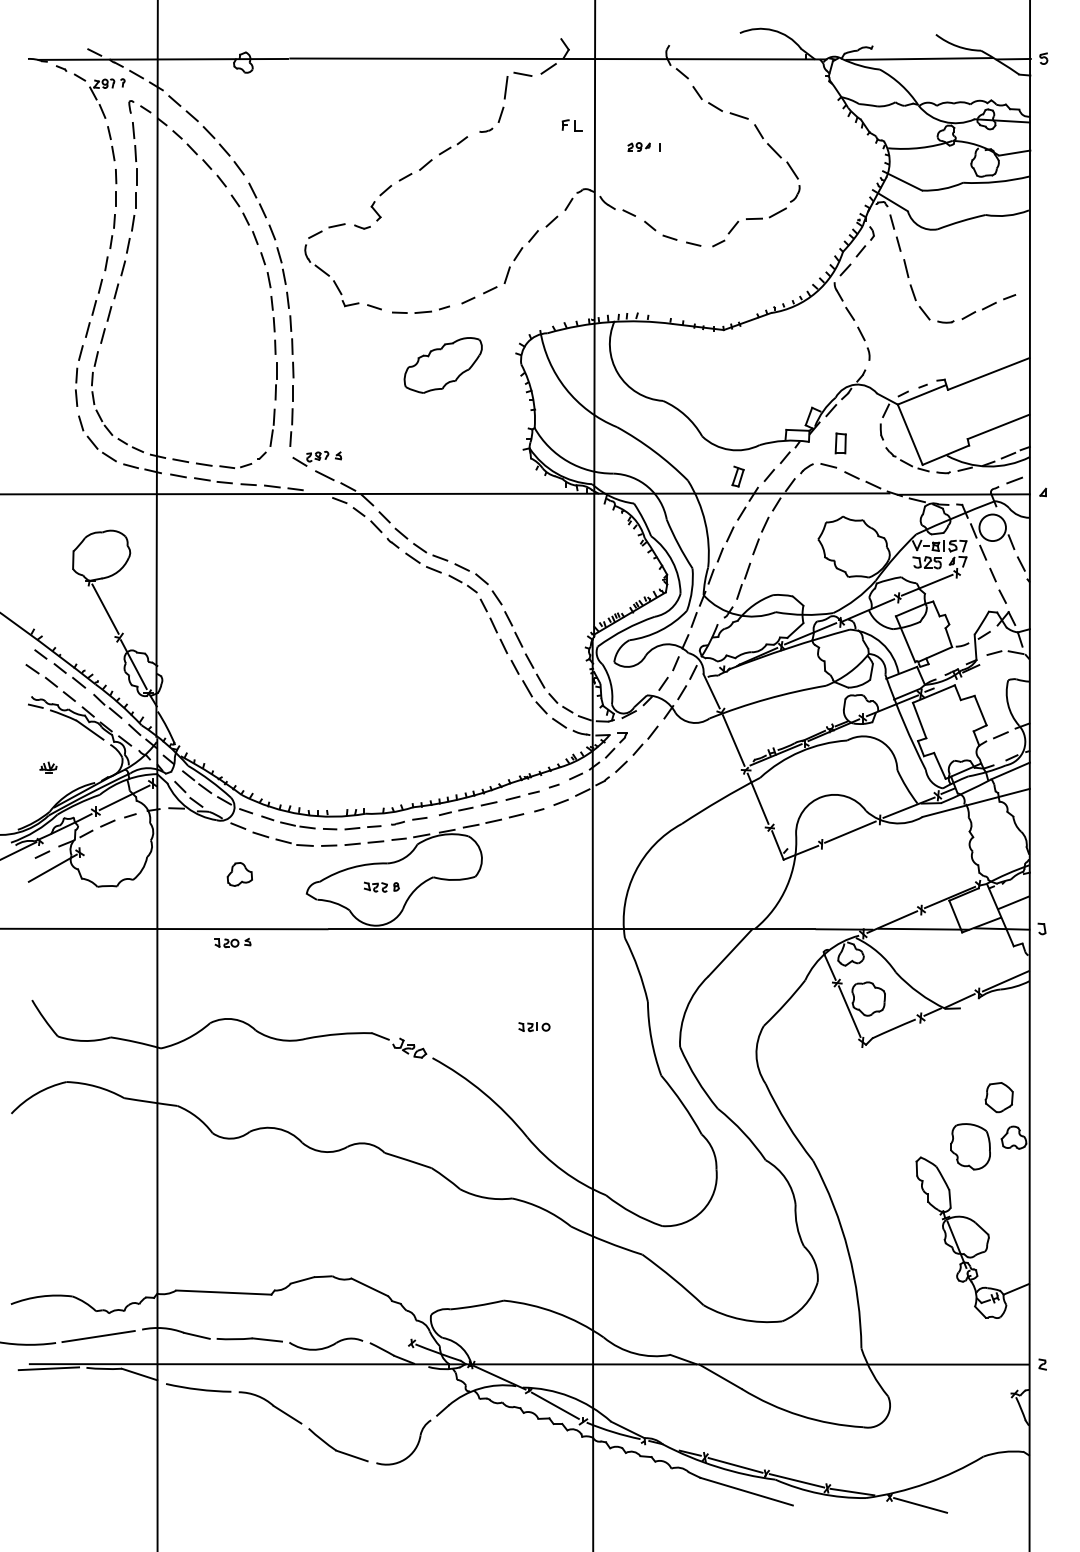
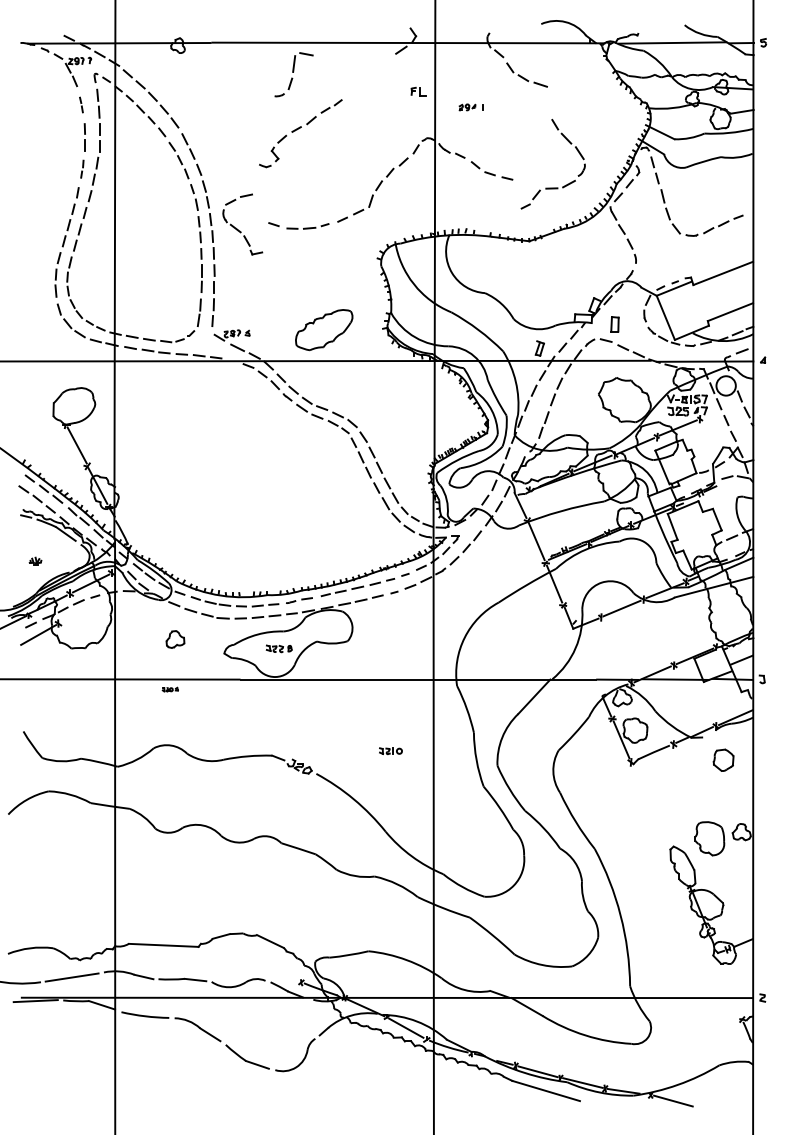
part: (505, 101) -> (293, 74), moved
part: (111, 143) -> (81, 104), size x0.6
part: (756, 217) -> (553, 187), moved
part: (112, 231) -> (82, 169), size x0.7
part: (325, 271) -> (238, 229), moved
part: (442, 365) -> (323, 330), moved
part: (232, 942) -> (170, 689), size x0.6
part: (998, 1097) -> (723, 760), moved

